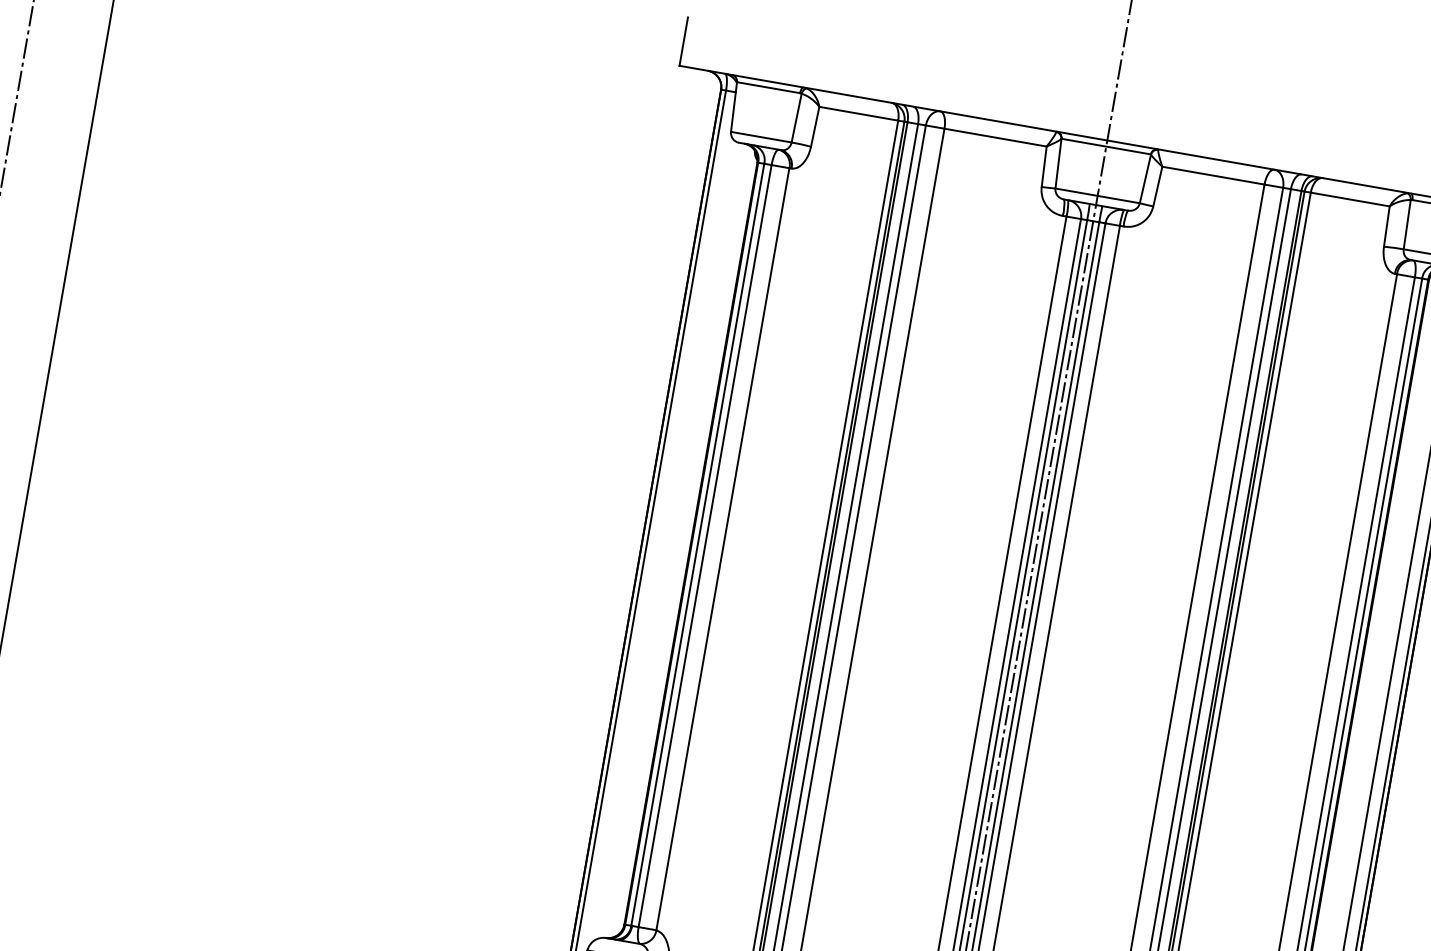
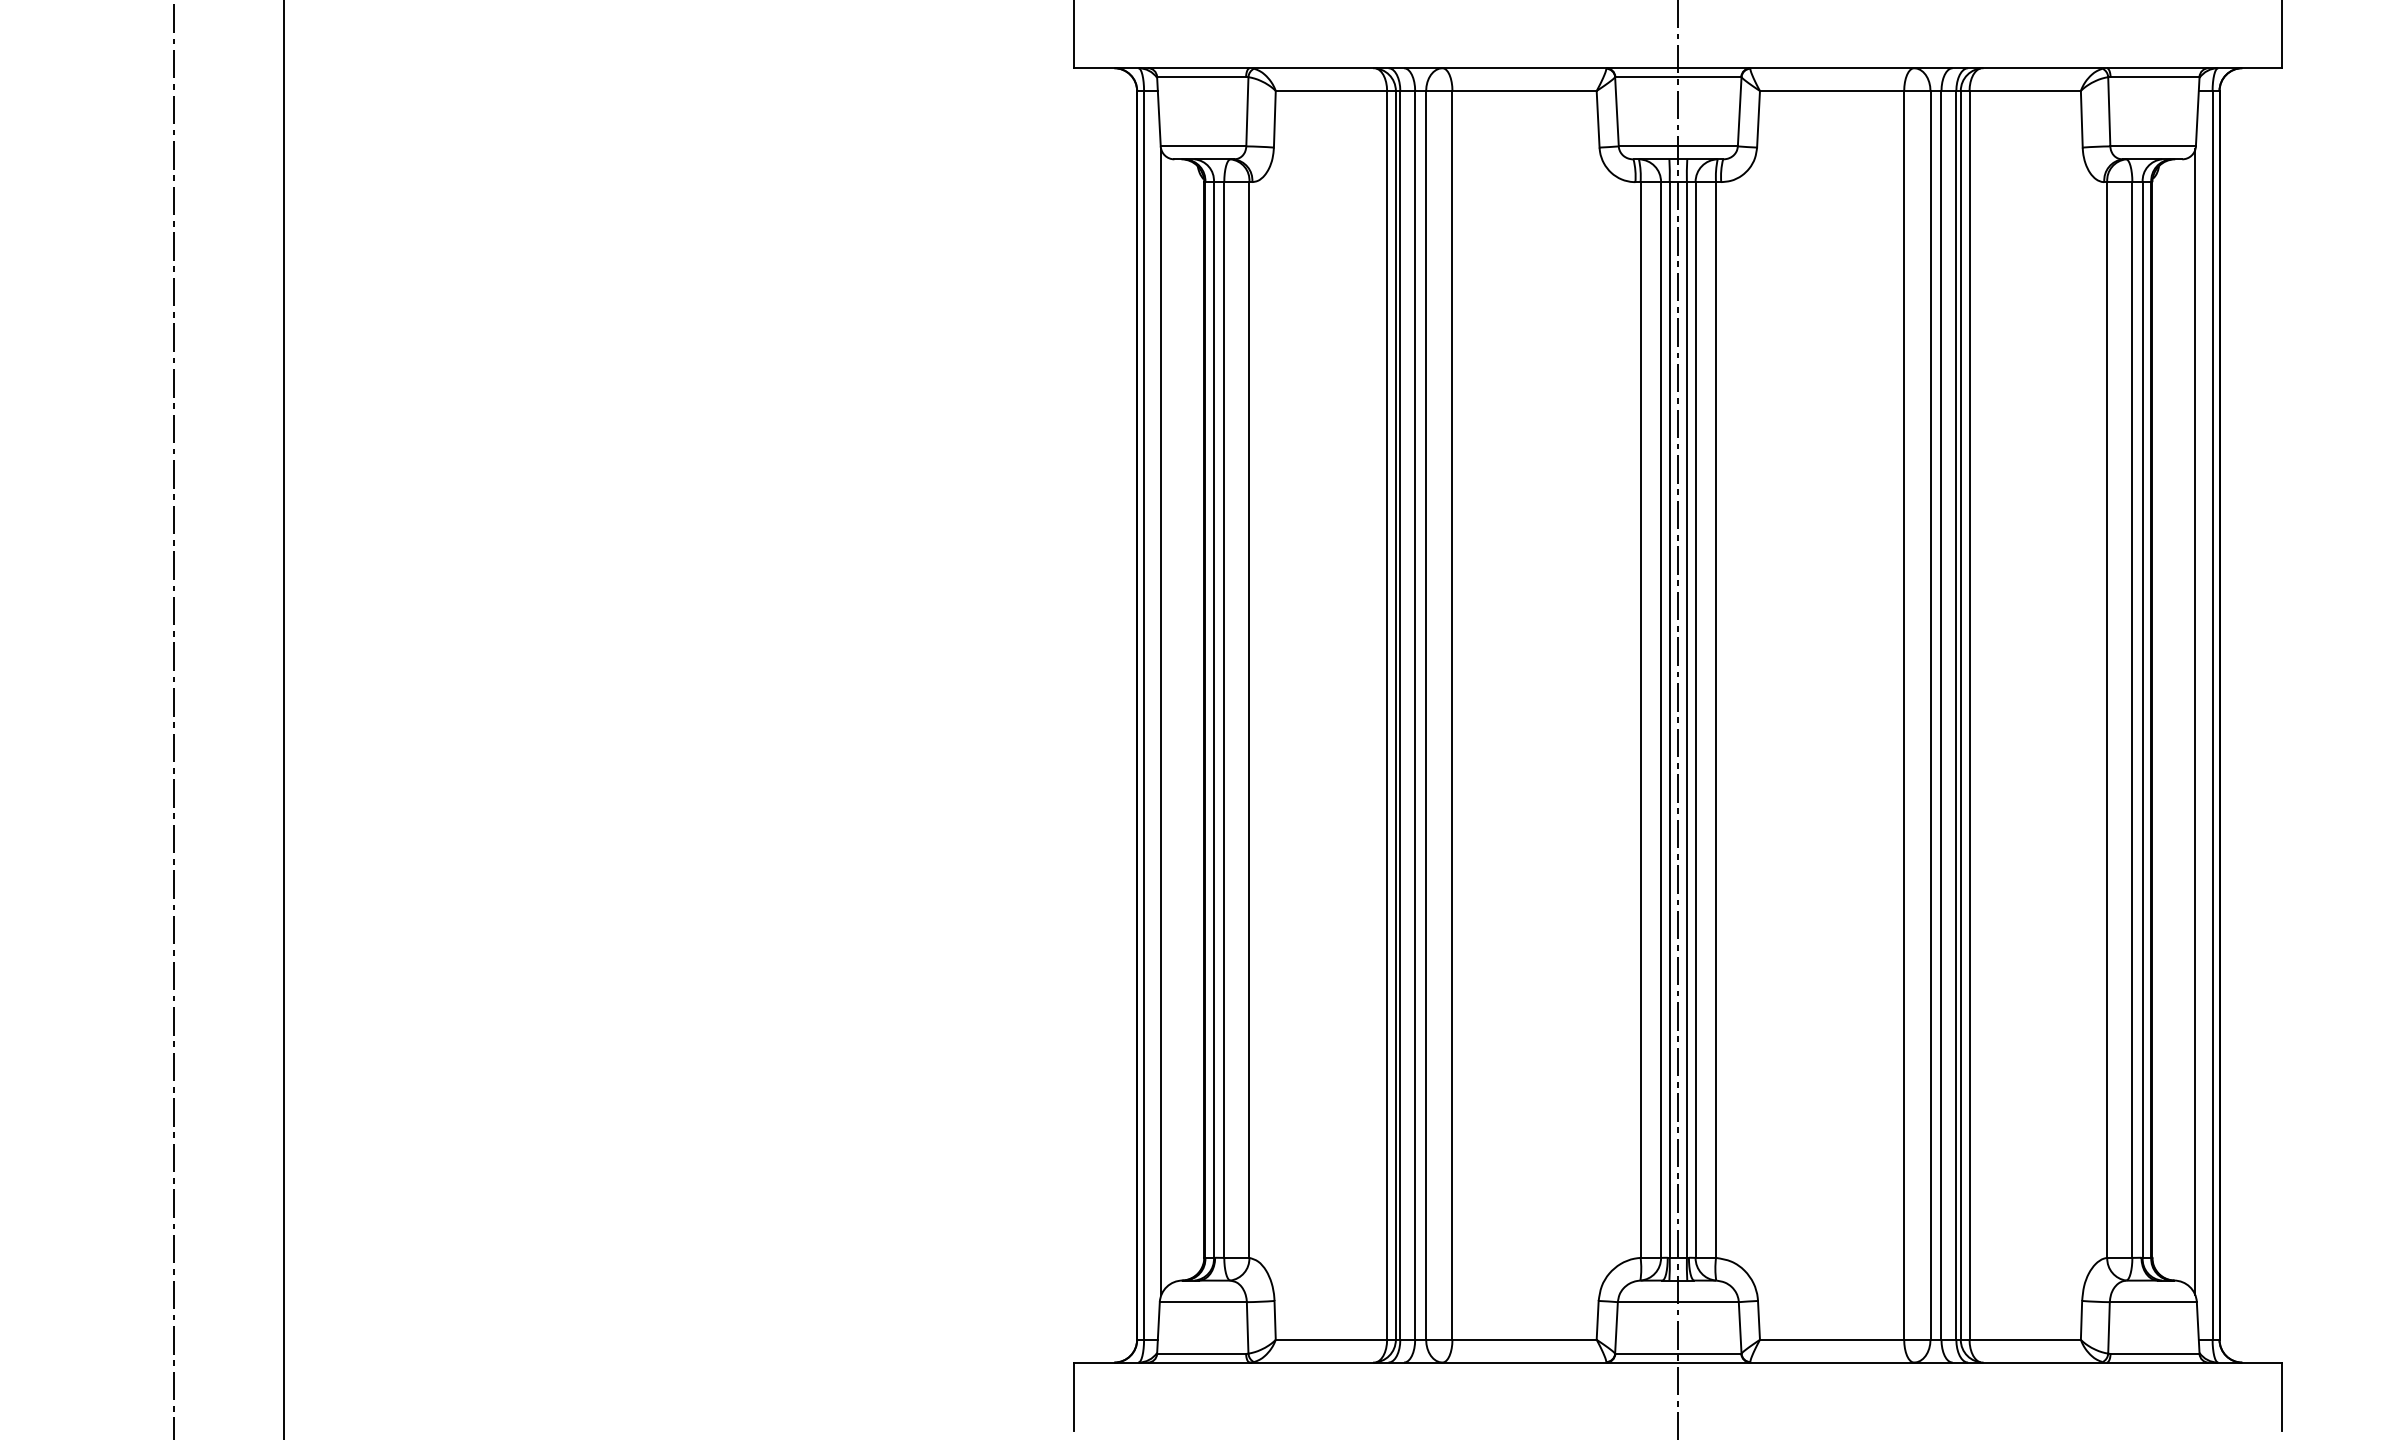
line: (660, 540) -> (1161, 722), added

